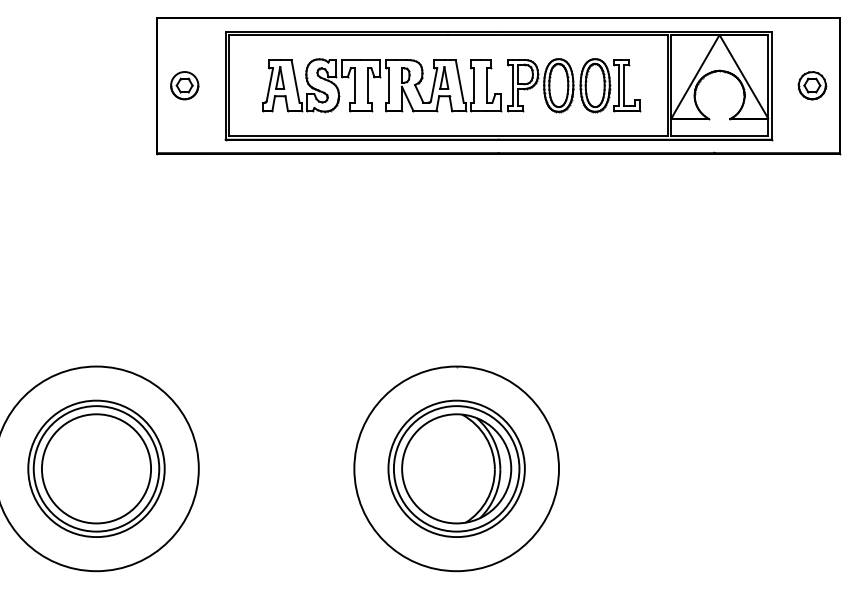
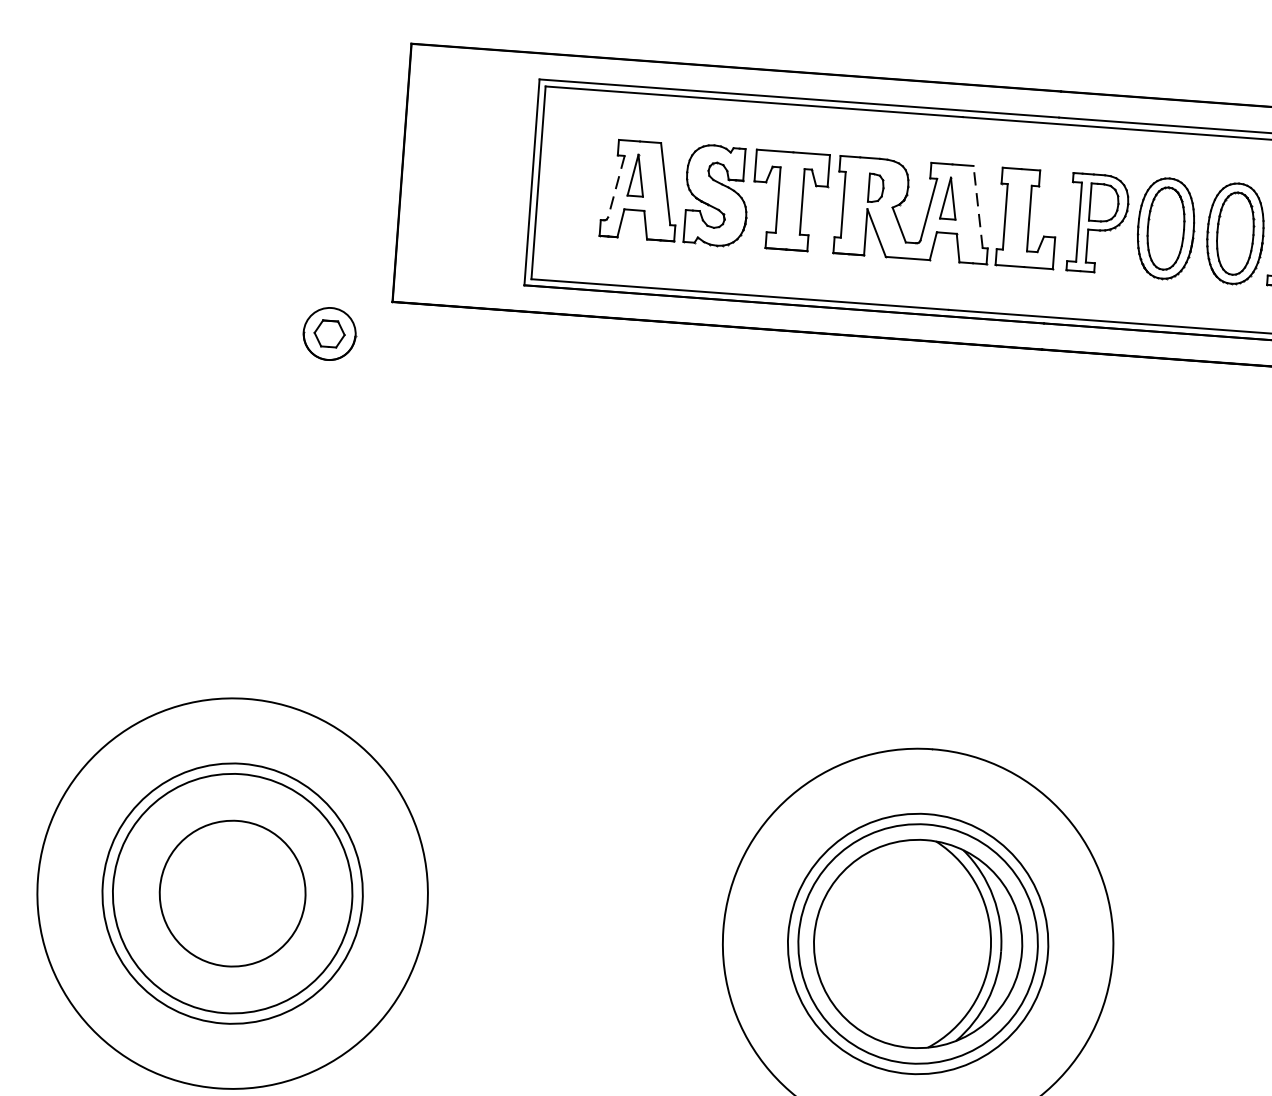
line: (459, 81) -> (977, 207), solid -> dashed
line: (269, 84) -> (615, 186), solid -> dashed
part: (184, 85) -> (329, 333), moved
circle: (96, 468) -> (232, 892), size x0.7

